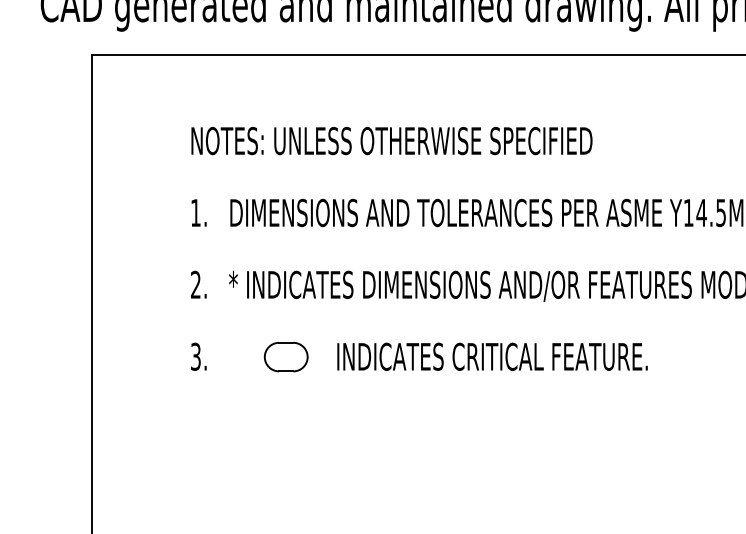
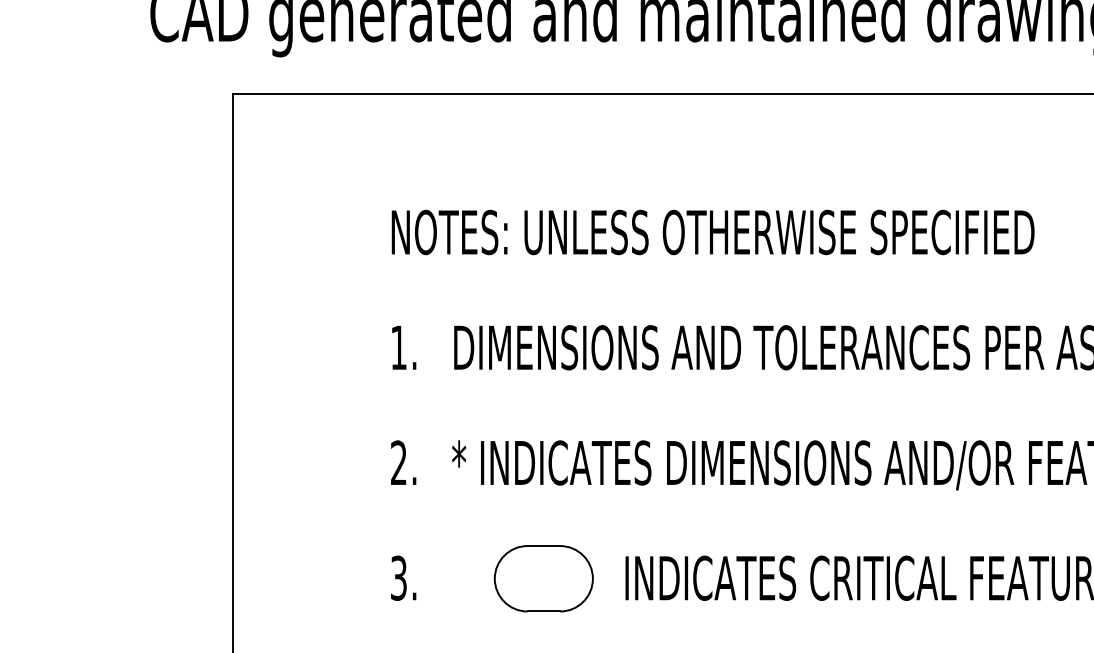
part: (285, 356) -> (542, 577), size x1.43

